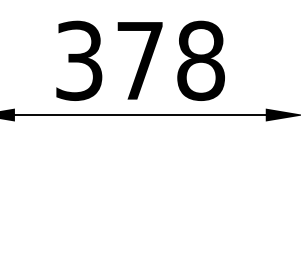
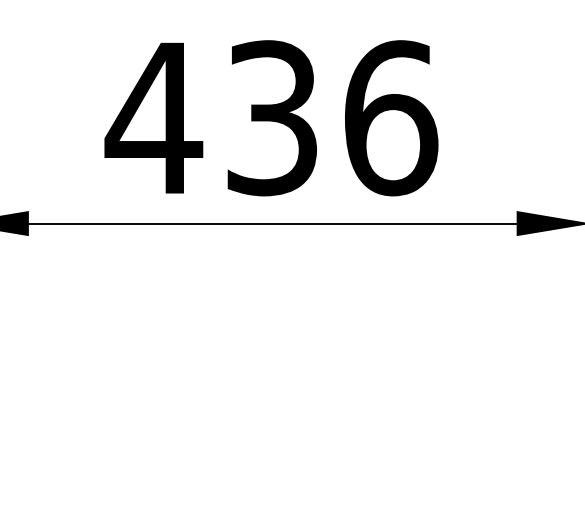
text: (139, 60) -> (271, 117), 378 -> 436

